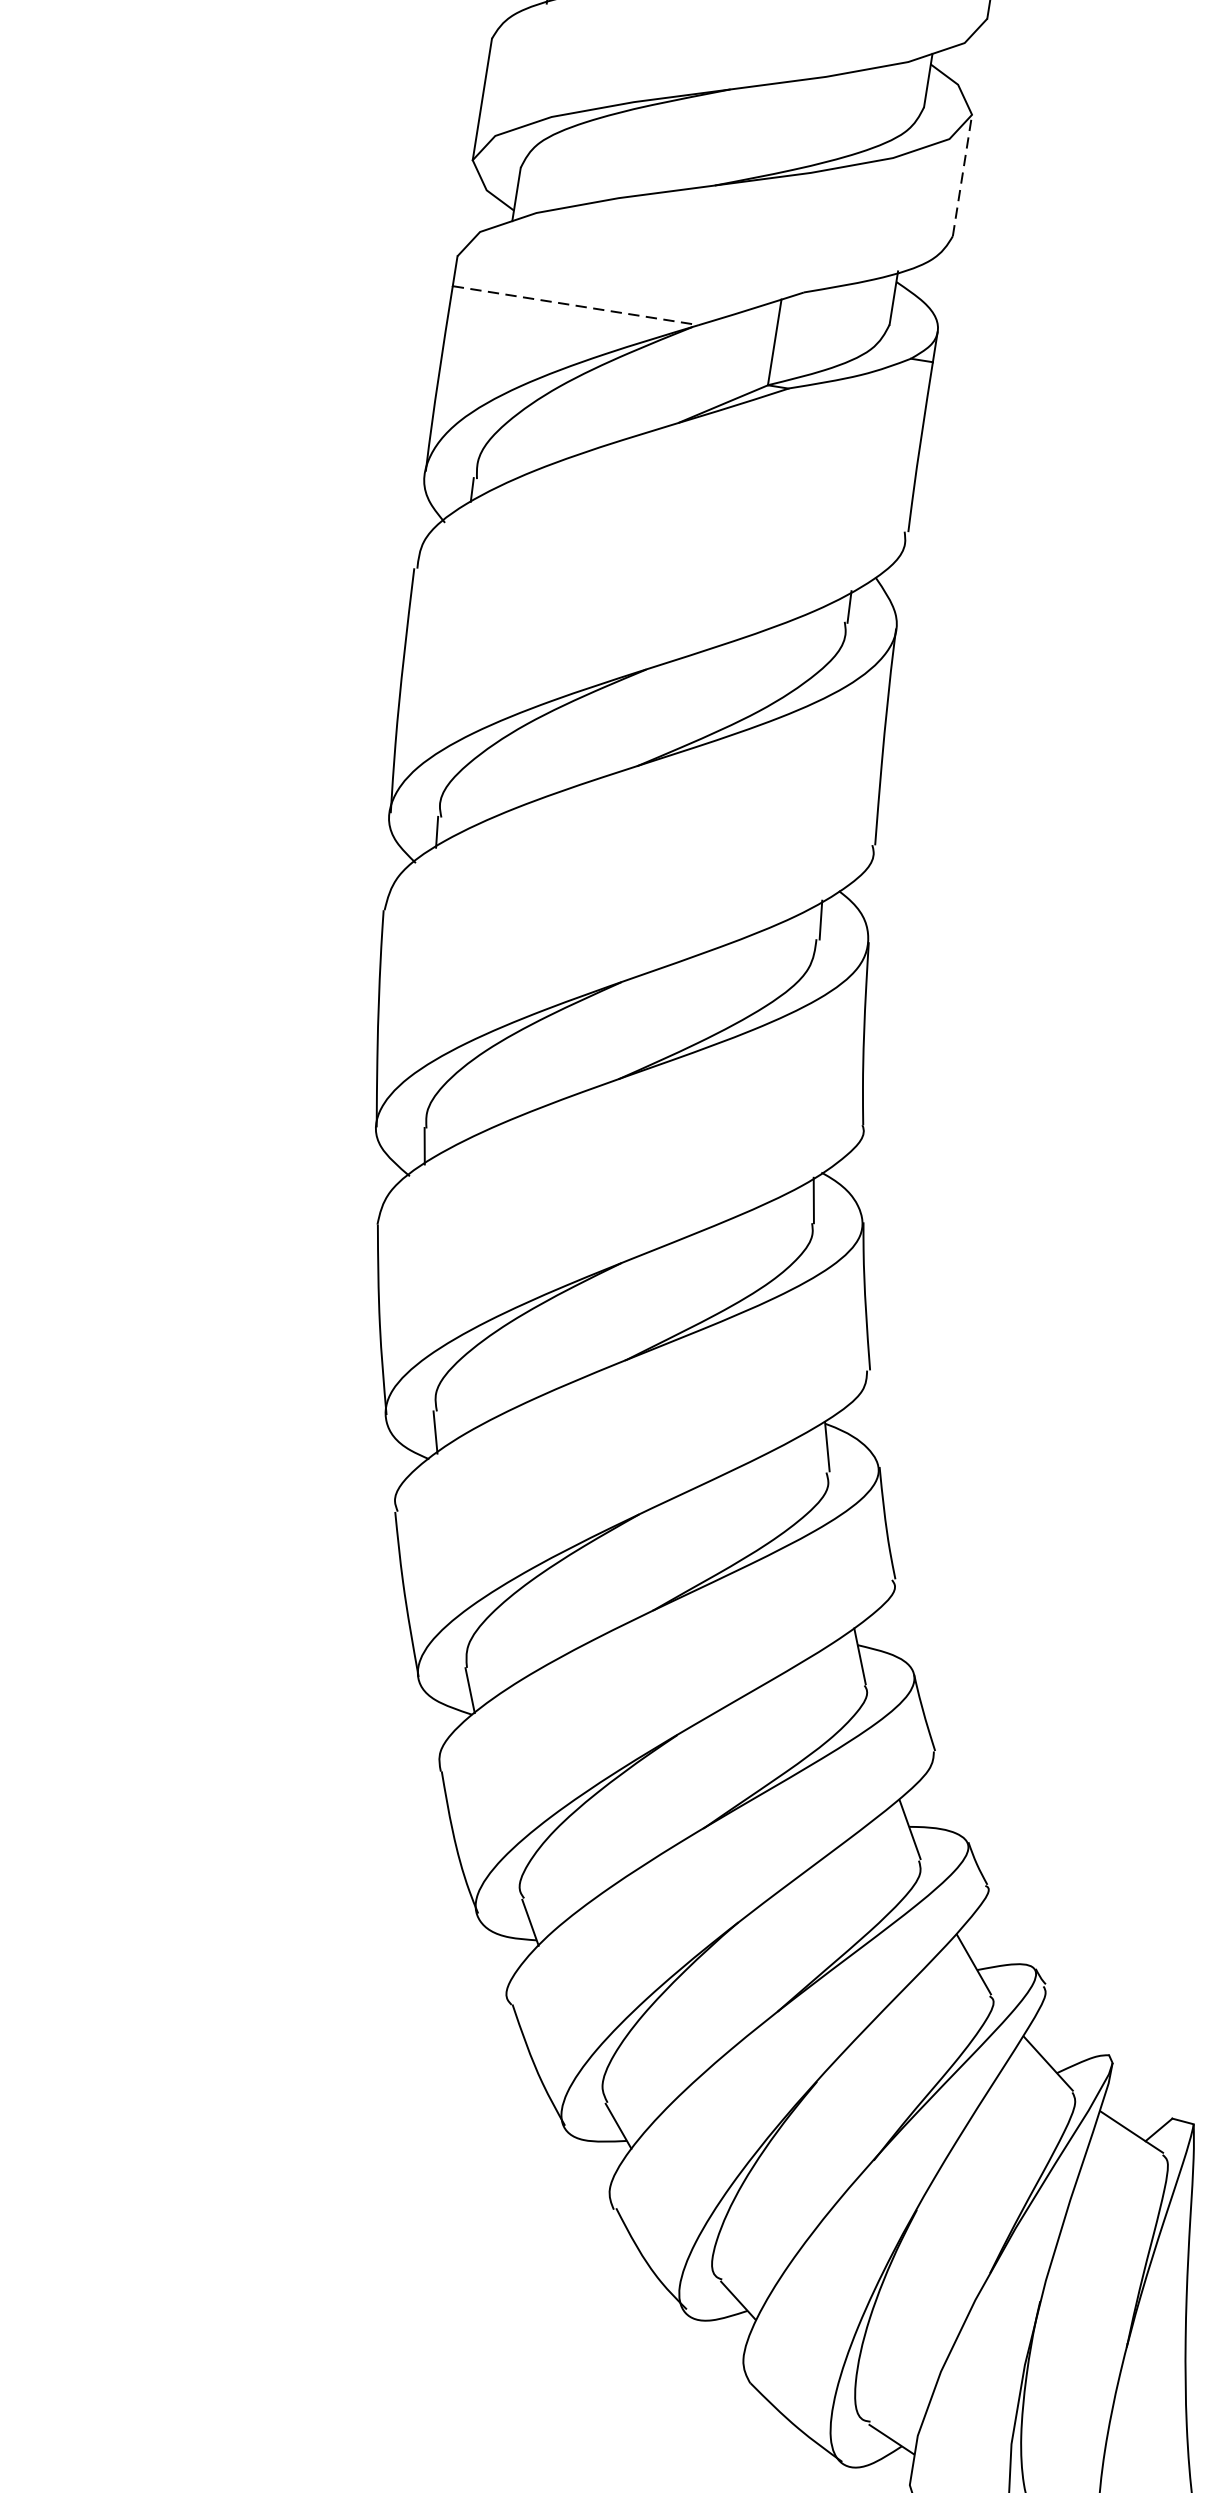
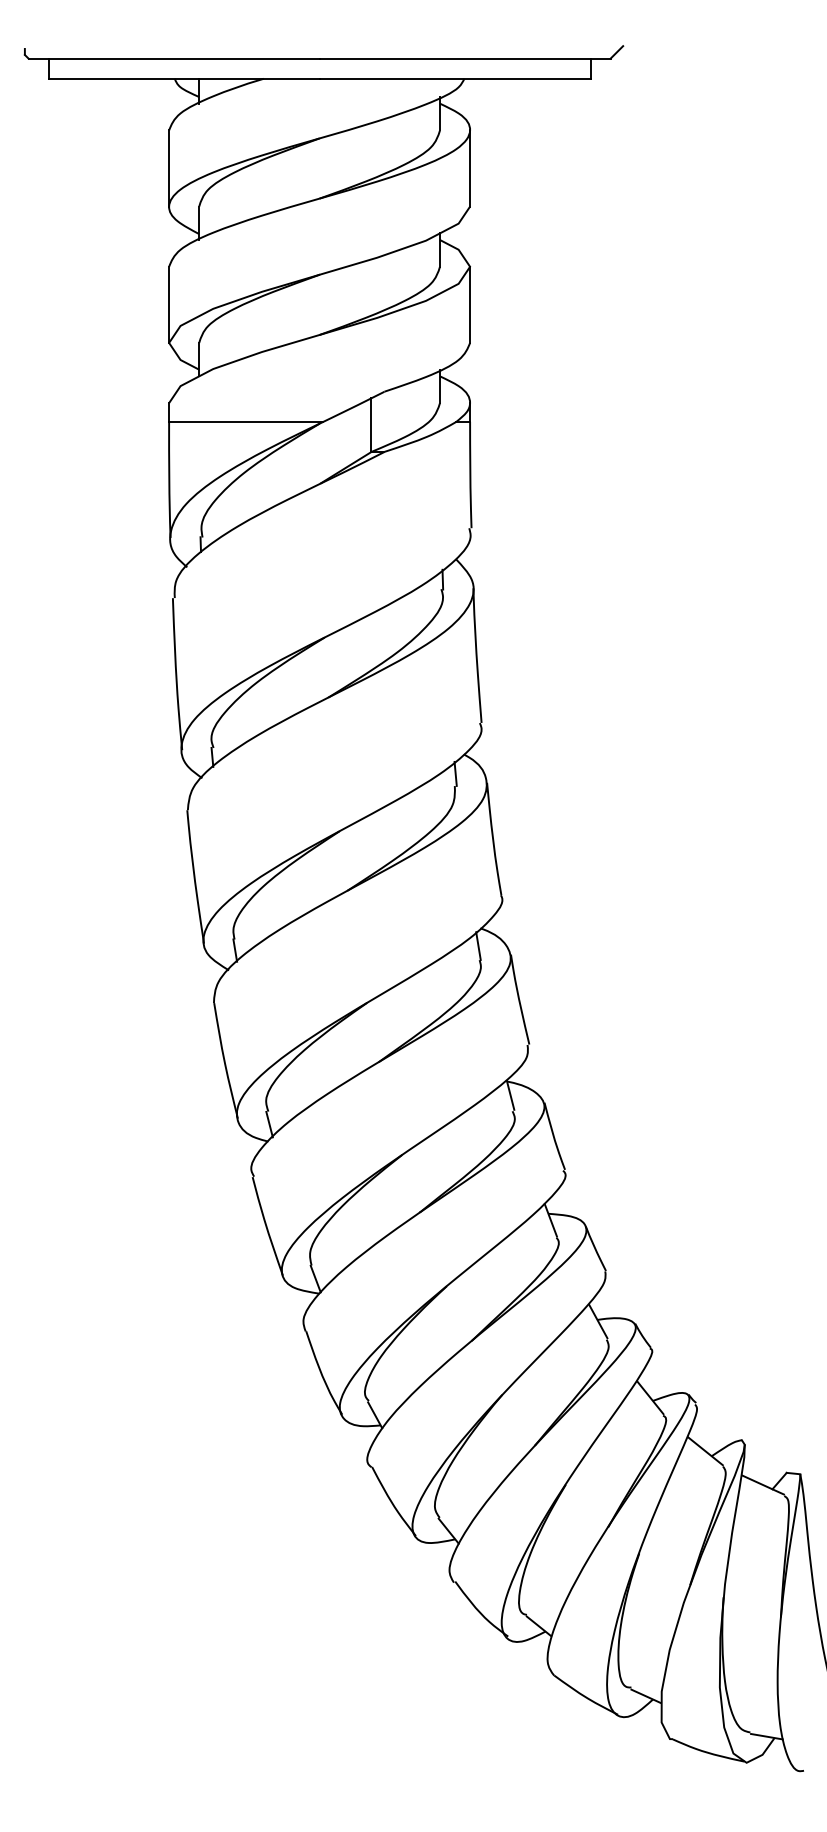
line: (963, 175) -> (470, 304), dashed -> solid
line: (576, 305) -> (246, 421), dashed -> solid

